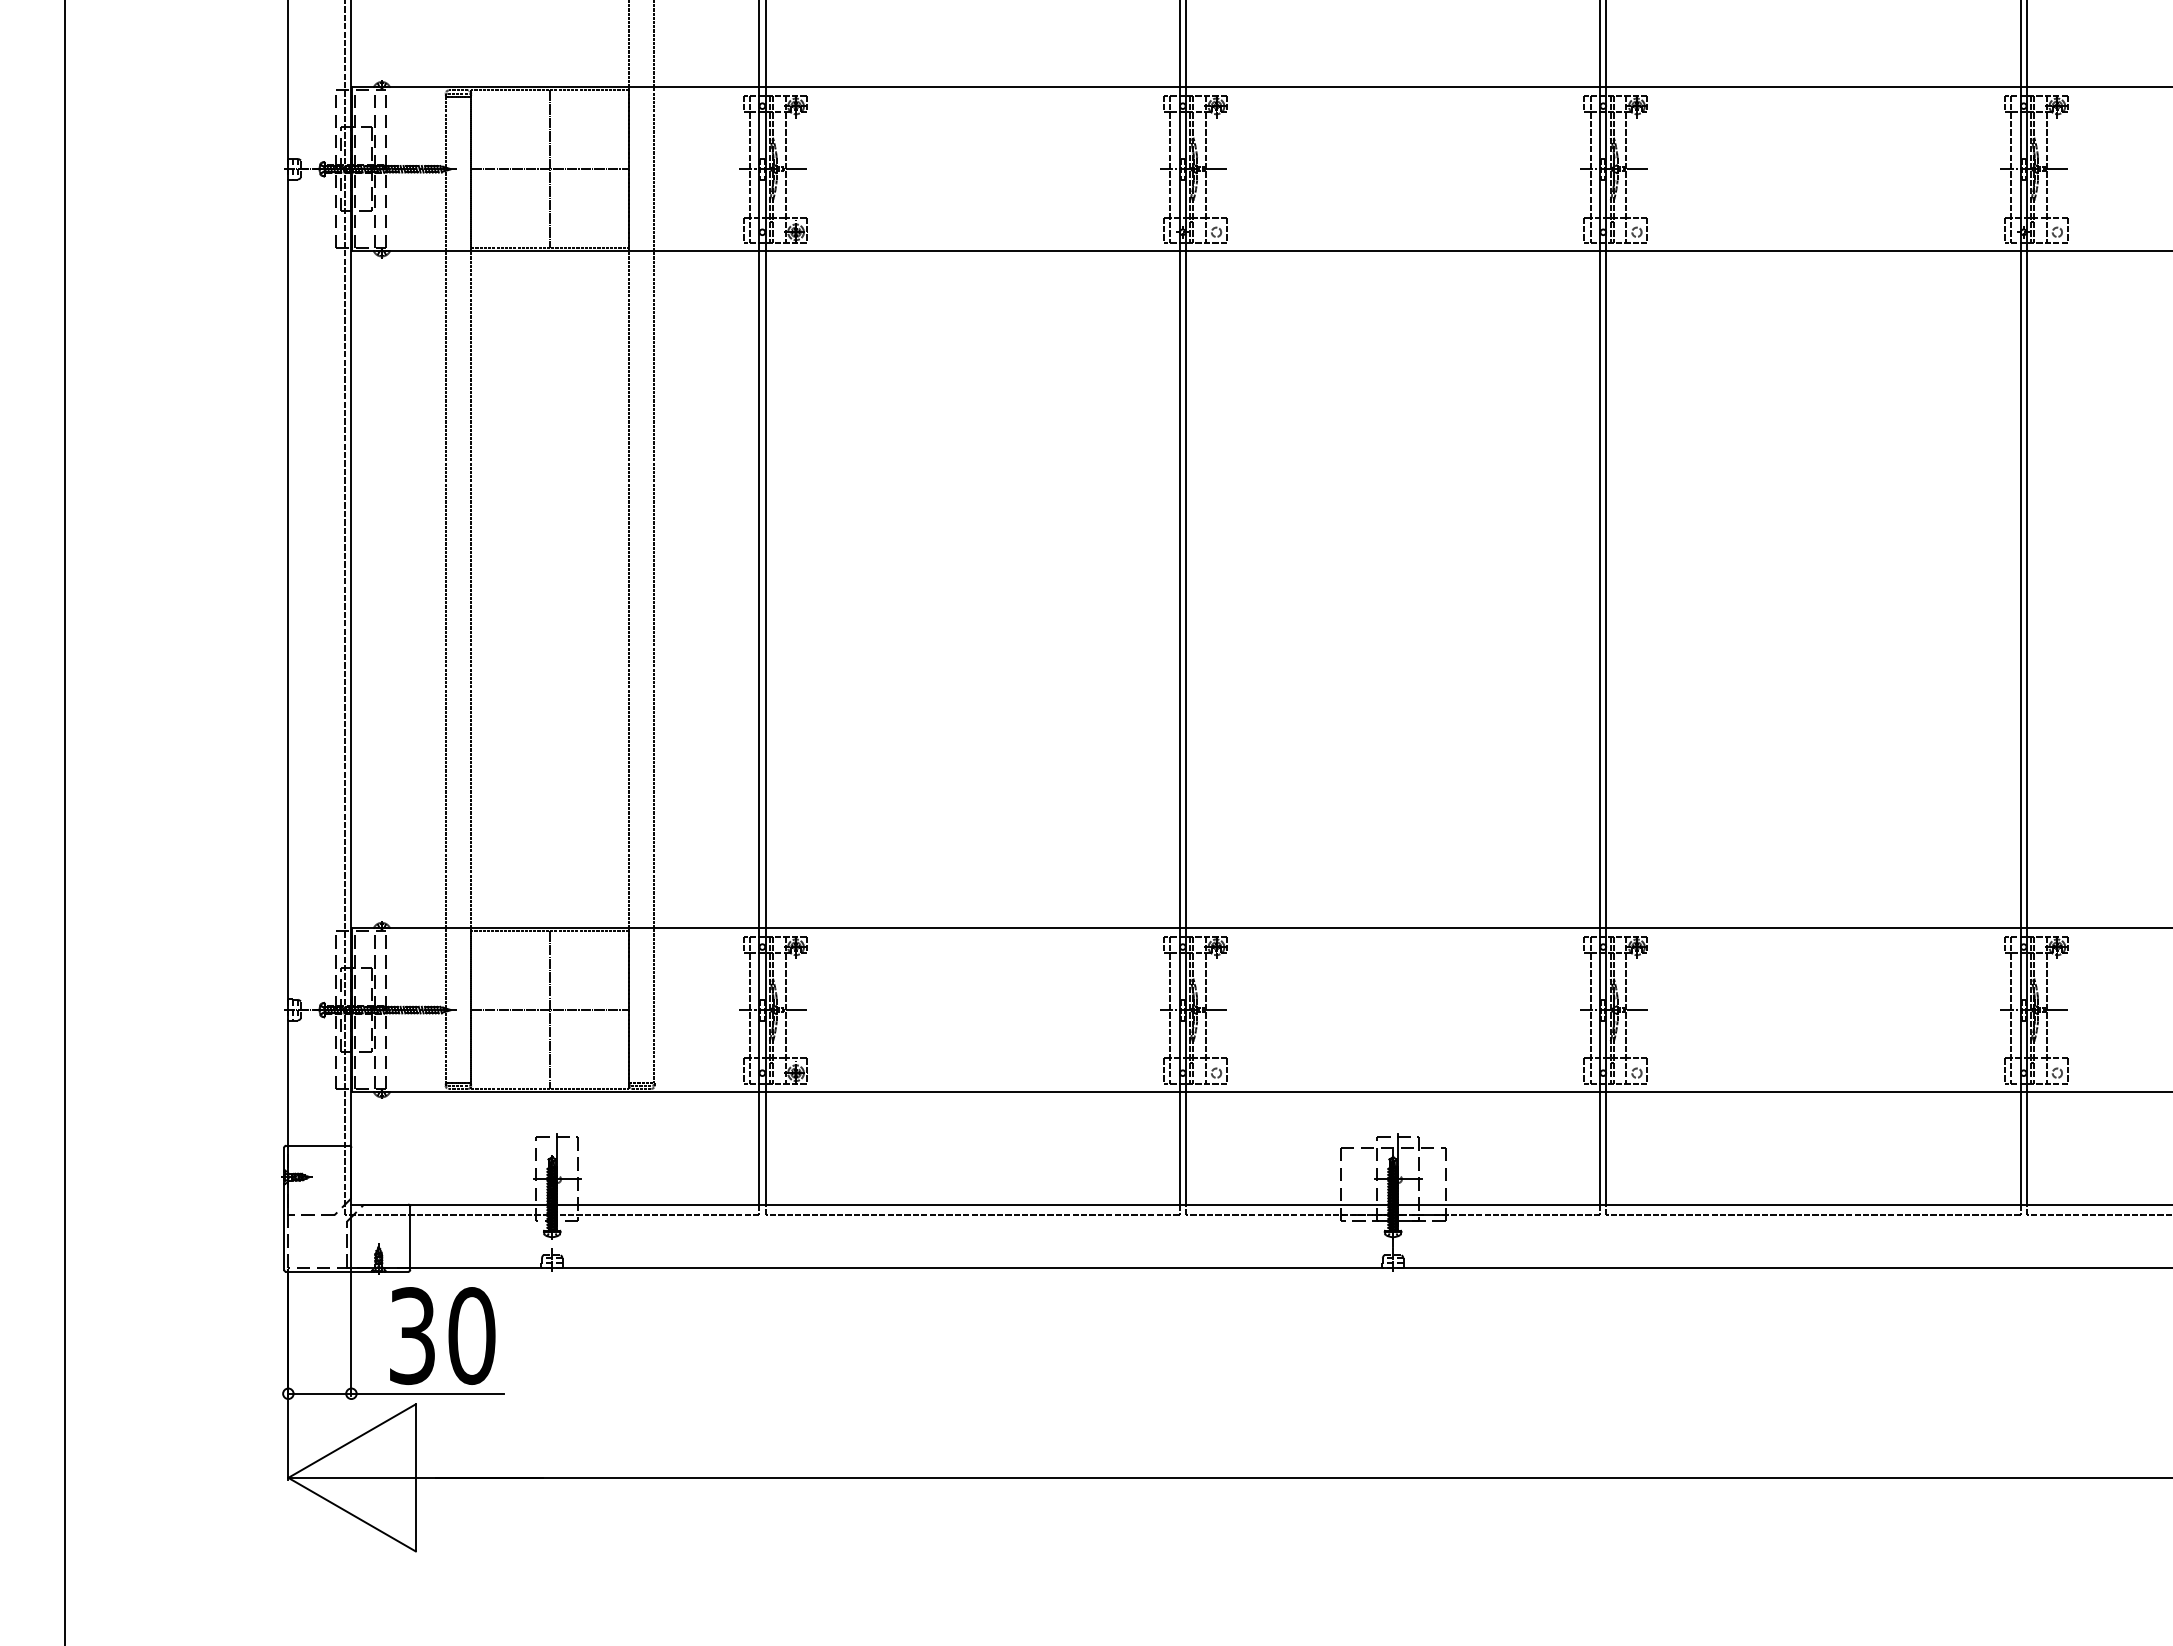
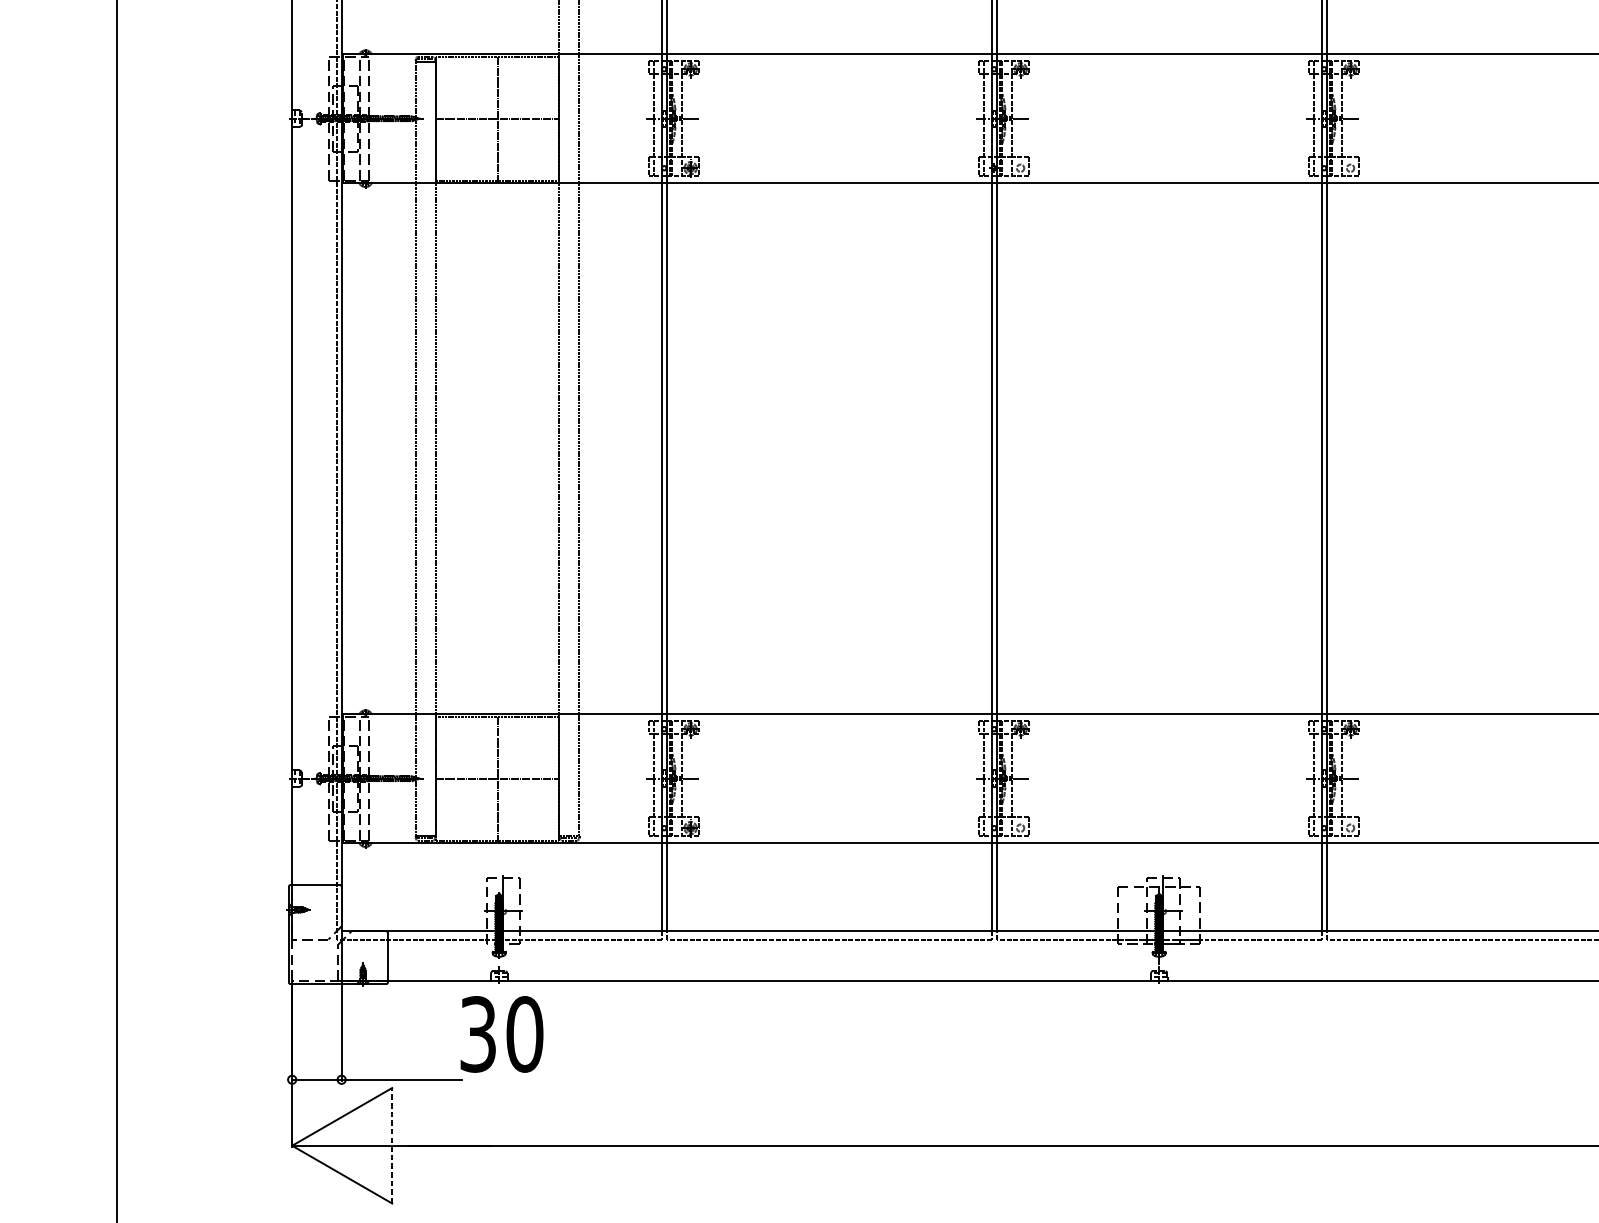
text: (442, 1335) -> (501, 1034), moved
line: (415, 1477) -> (391, 1145), solid -> dashed

